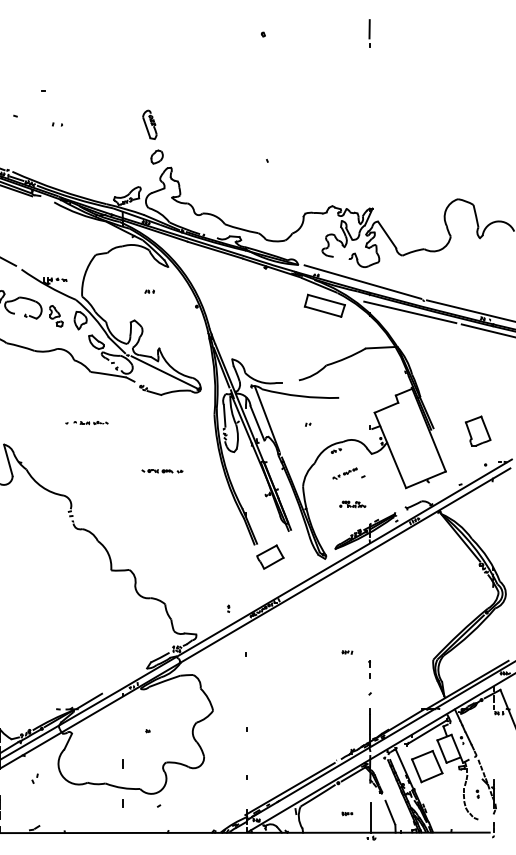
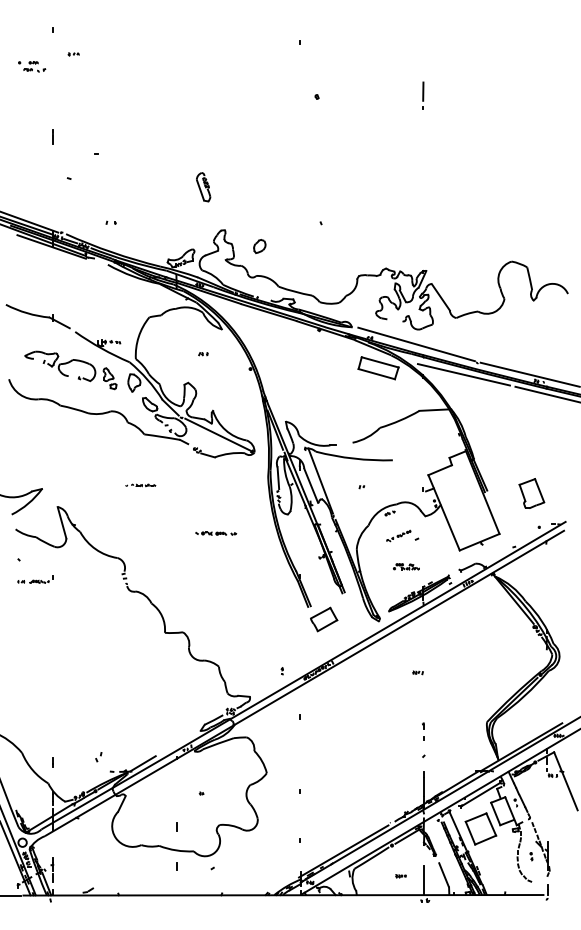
part: (56, 124) -> (110, 222), moved
part: (156, 157) -> (259, 246), moved
part: (86, 423) -> (140, 485), size x0.7
part: (346, 652) -> (417, 672), moved
part: (34, 779) -> (98, 757), moved

